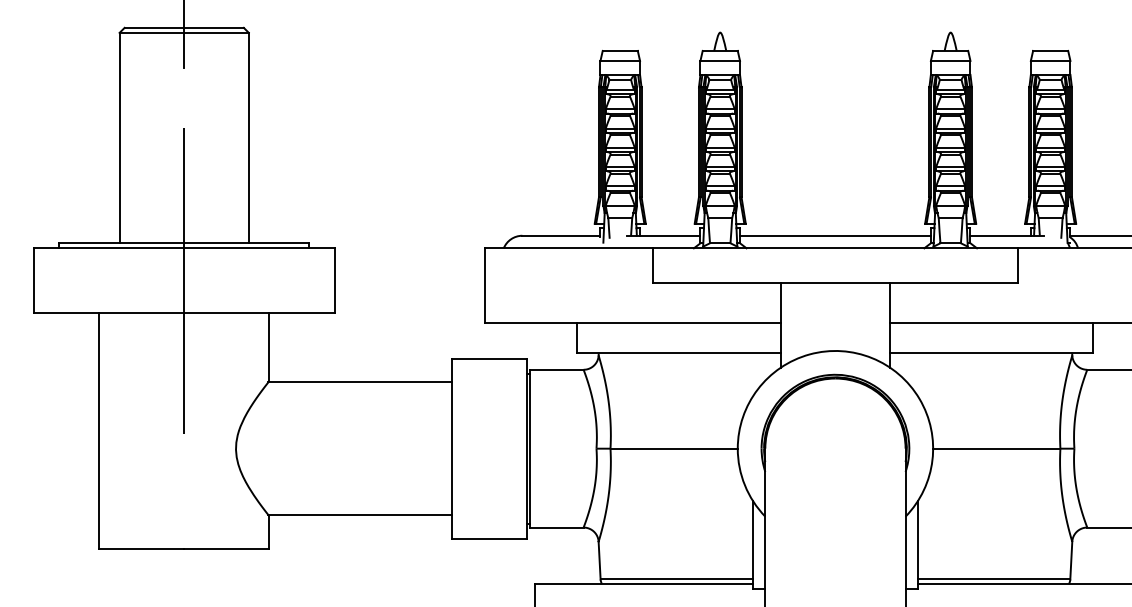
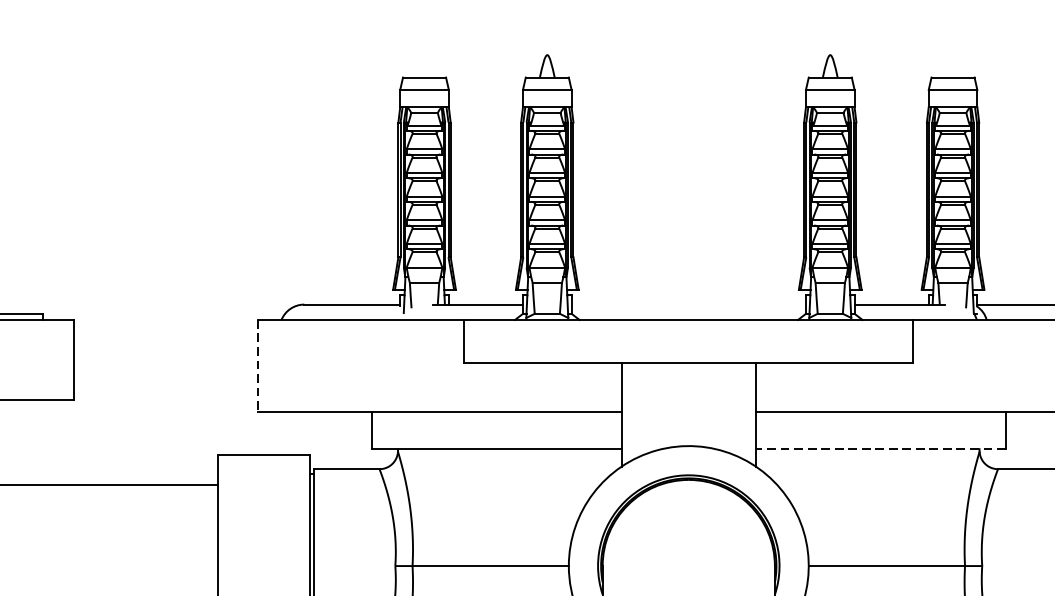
line: (835, 235) -> (688, 304), removed
line: (484, 285) -> (257, 365), solid -> dashed
line: (991, 353) -> (880, 449), solid -> dashed

